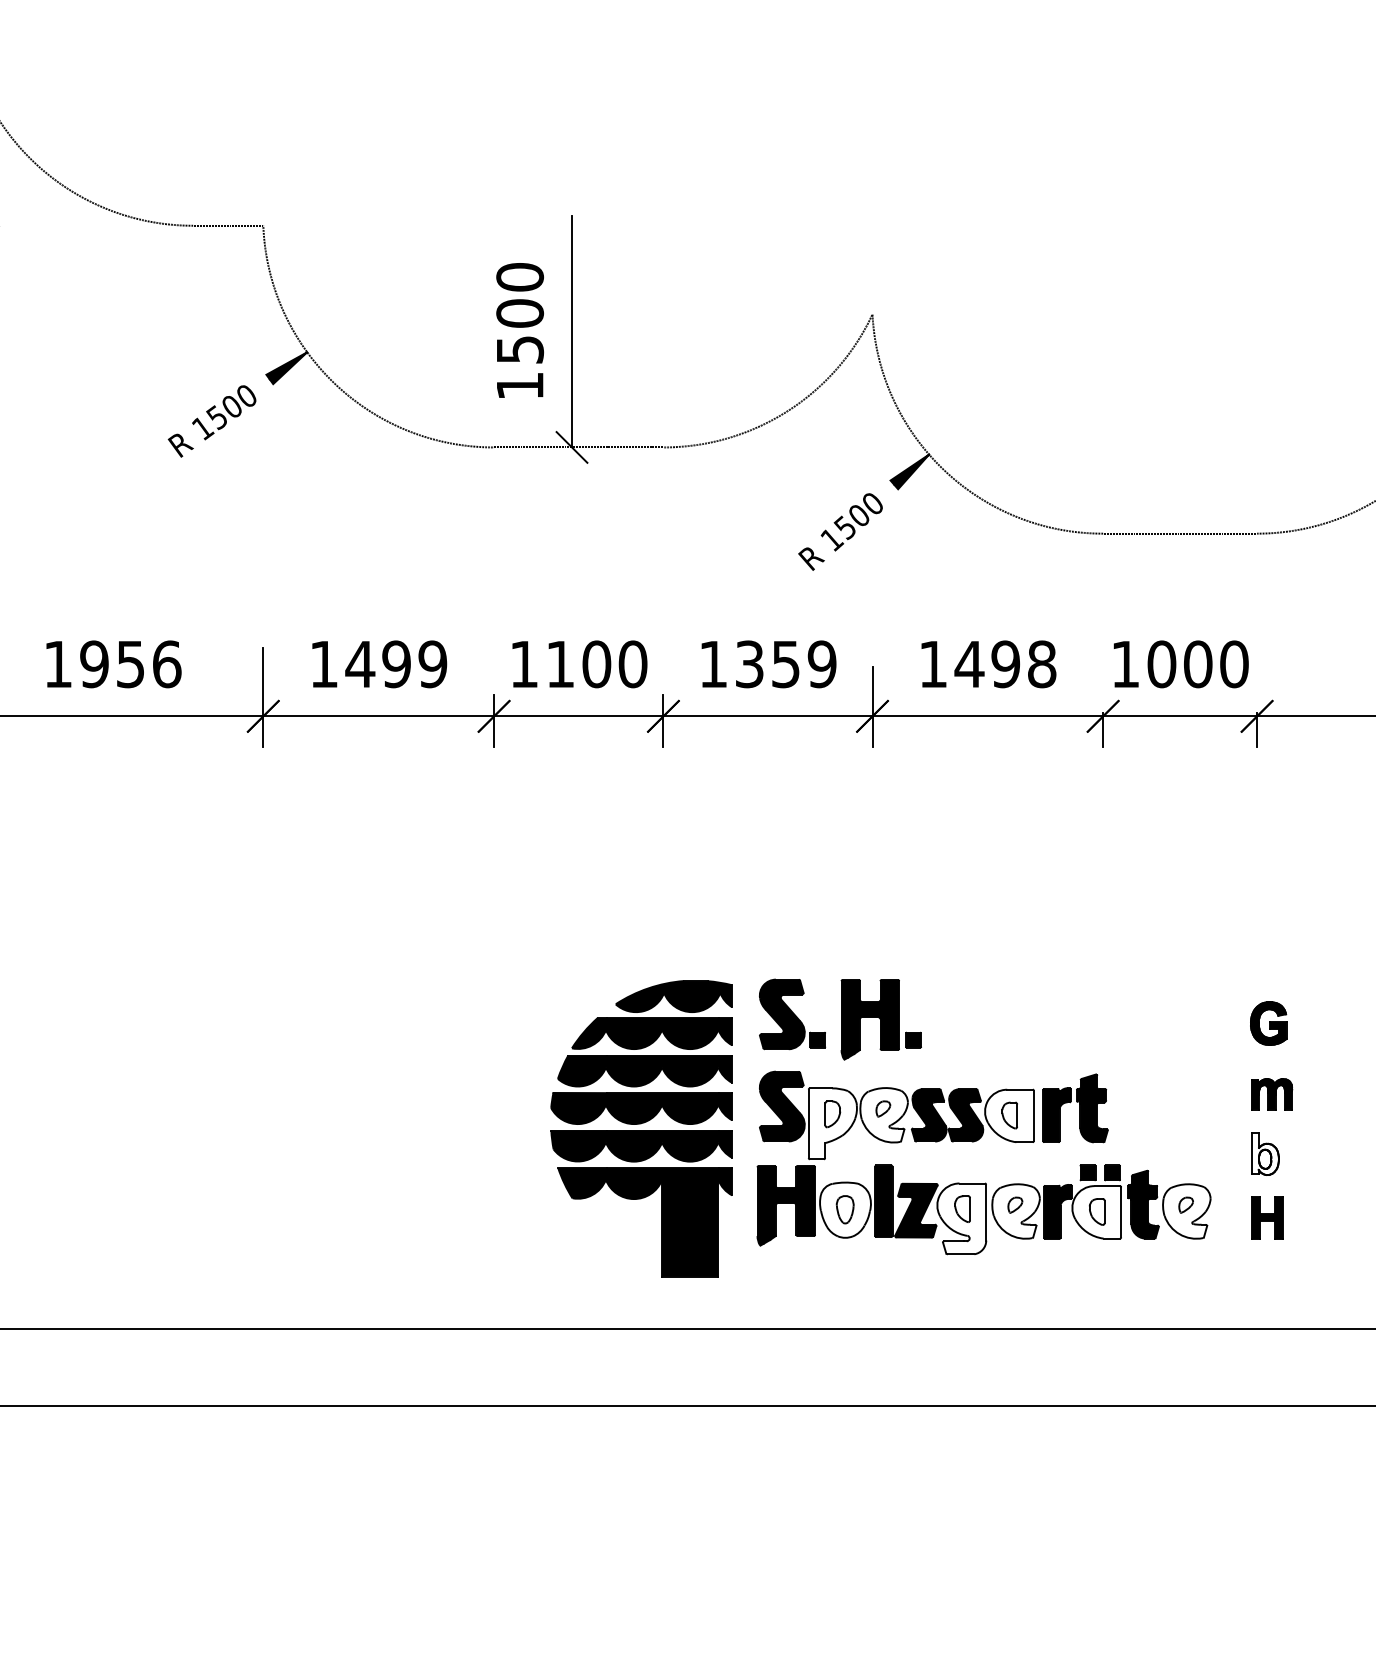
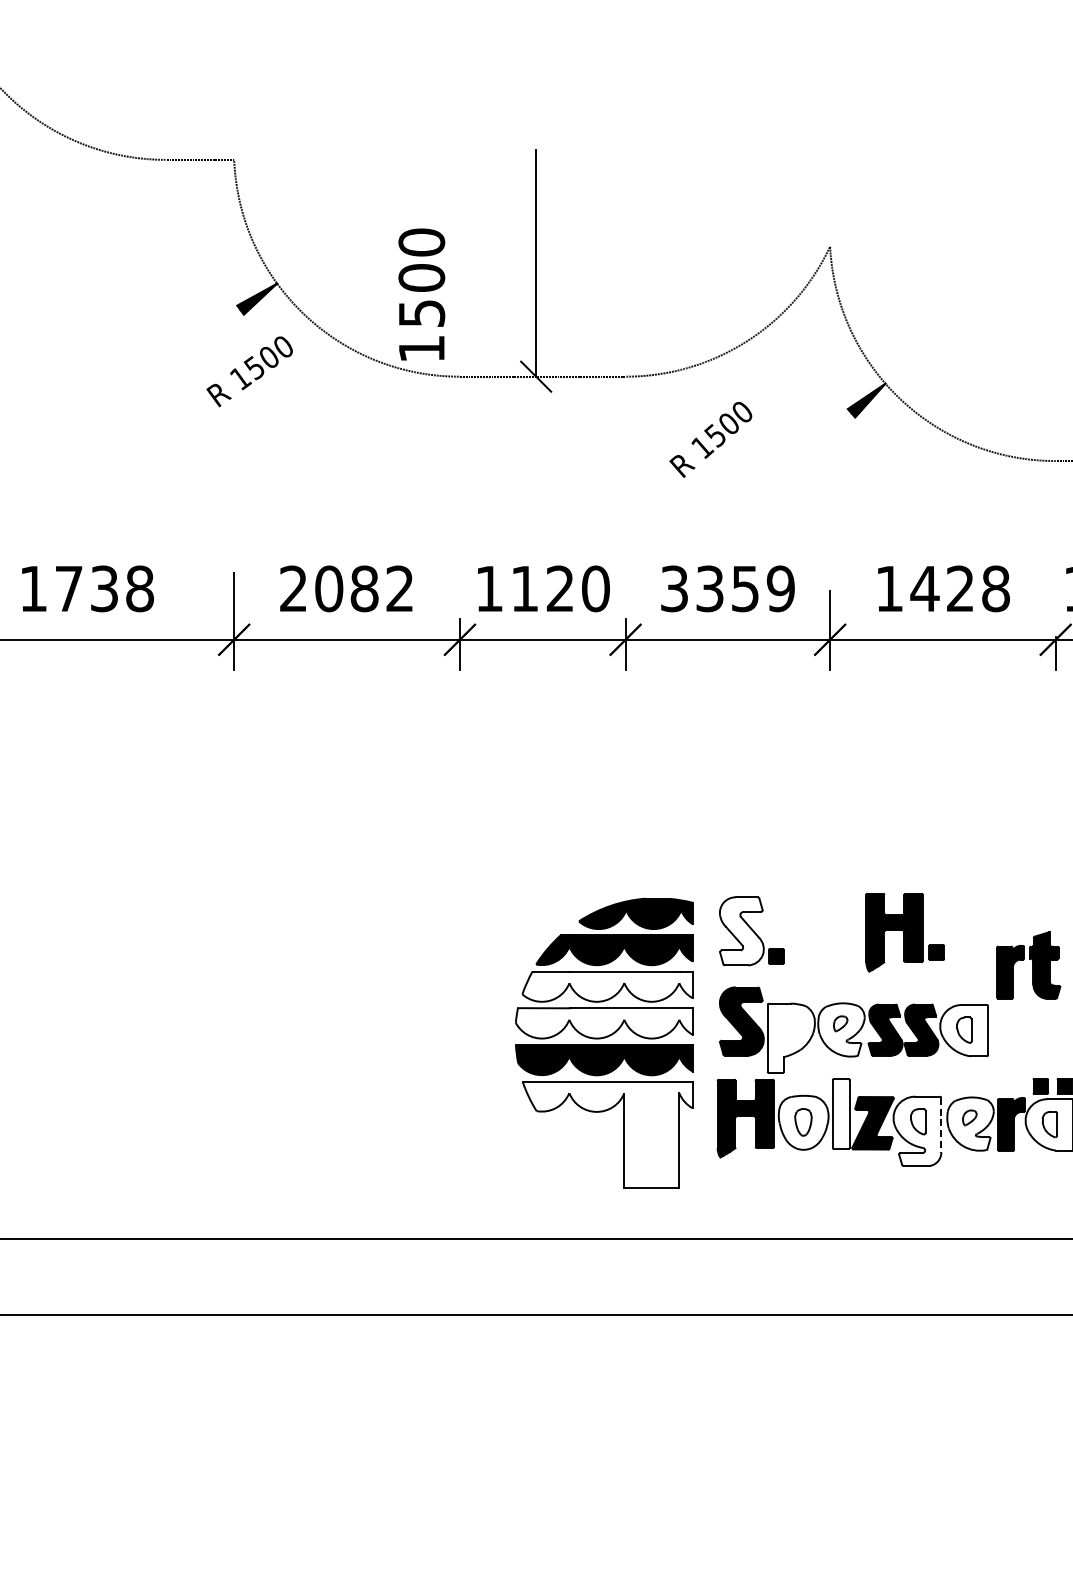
text: (519, 330) -> (421, 294), moved
text: (211, 421) -> (249, 371), moved
text: (840, 531) -> (710, 439), moved
text: (130, 664) -> (104, 589), 1956 -> 1738
text: (378, 664) -> (346, 589), 1499 -> 2082
text: (596, 664) -> (560, 589), 1100 -> 1120
text: (713, 664) -> (674, 589), 1359 -> 3359
text: (1005, 664) -> (960, 589), 1498 -> 1428
fill: (781, 1014) -> (741, 931), removed
part: (880, 1019) -> (904, 932), moved
fill: (645, 1070) -> (608, 986), removed
fill: (641, 1108) -> (604, 1023), removed
part: (1075, 1108) -> (1028, 965), moved
part: (832, 1114) -> (790, 1029), removed
fill: (883, 1201) -> (840, 1114), removed
line: (986, 1212) -> (941, 1125), solid -> dashed
fill: (645, 1222) -> (608, 1134), removed

